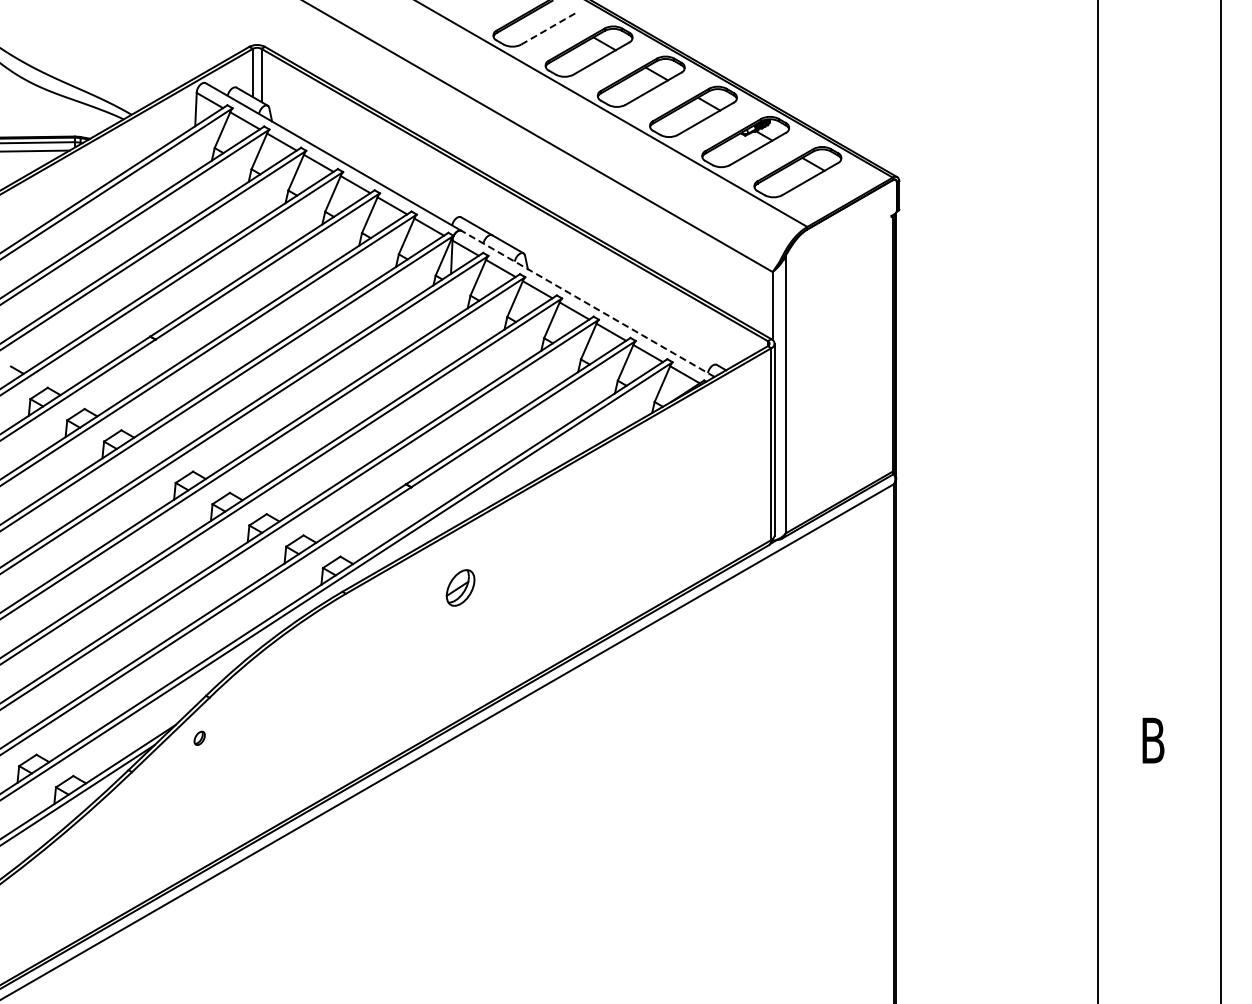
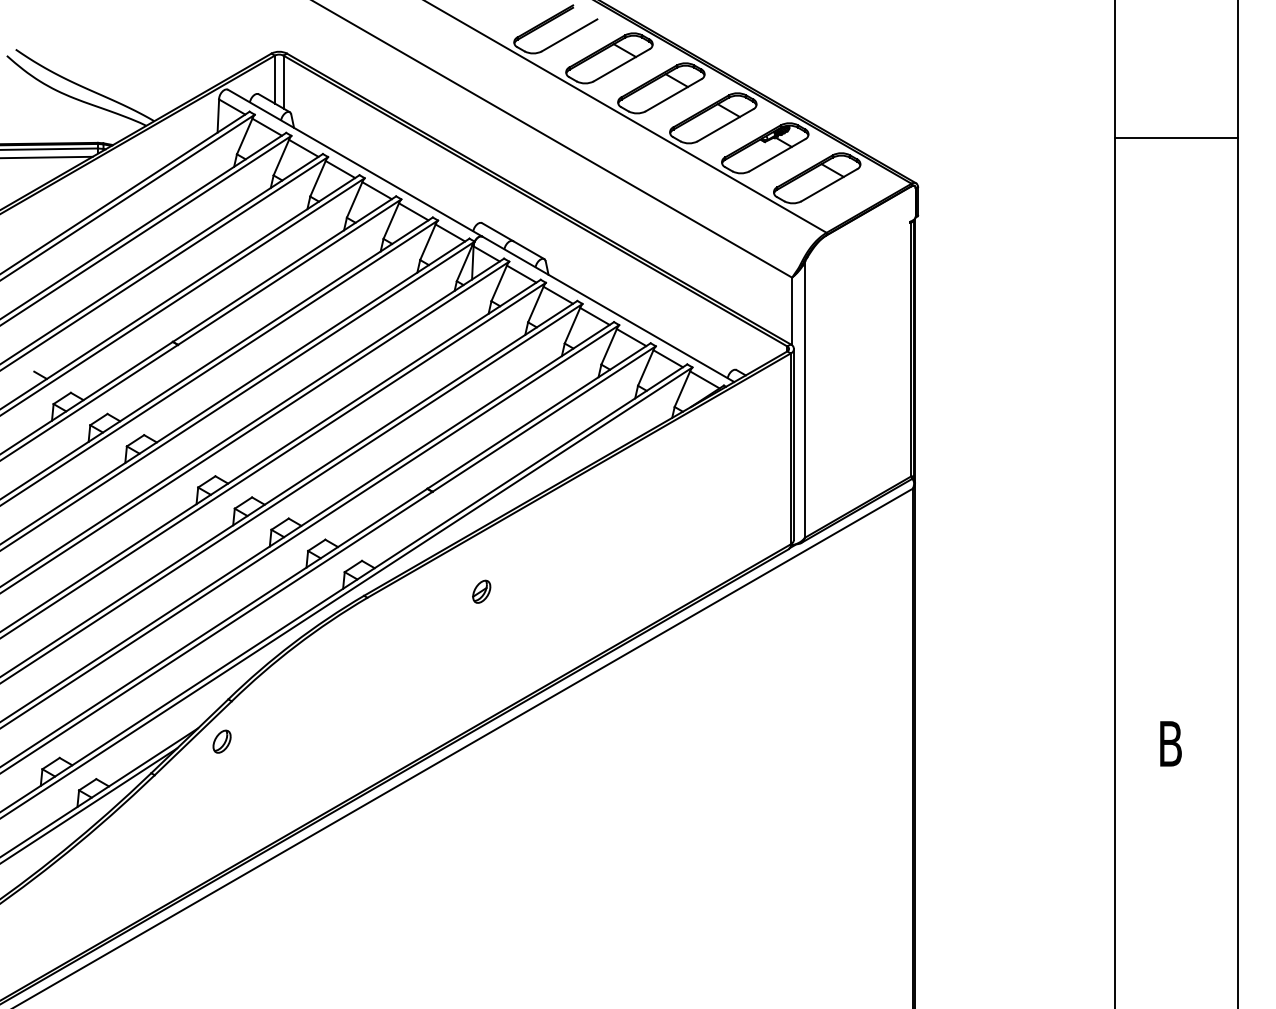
line: (548, 28) -> (569, 35), dashed -> solid
line: (1159, 131) -> (1176, 137), added
line: (587, 304) -> (607, 309), dashed -> solid
part: (460, 587) -> (481, 591), size x0.62
part: (199, 738) -> (221, 741), size x1.67

